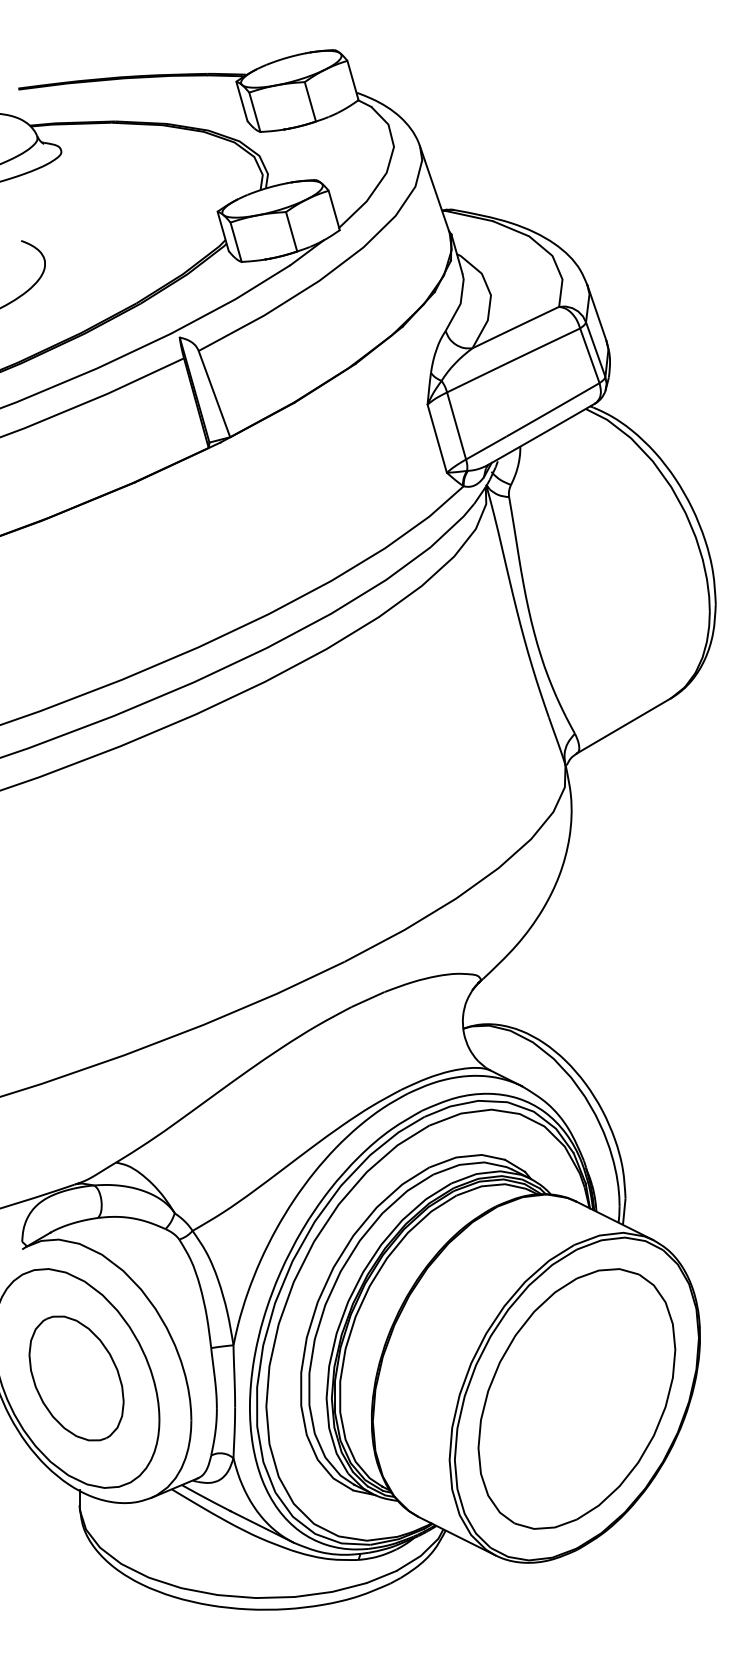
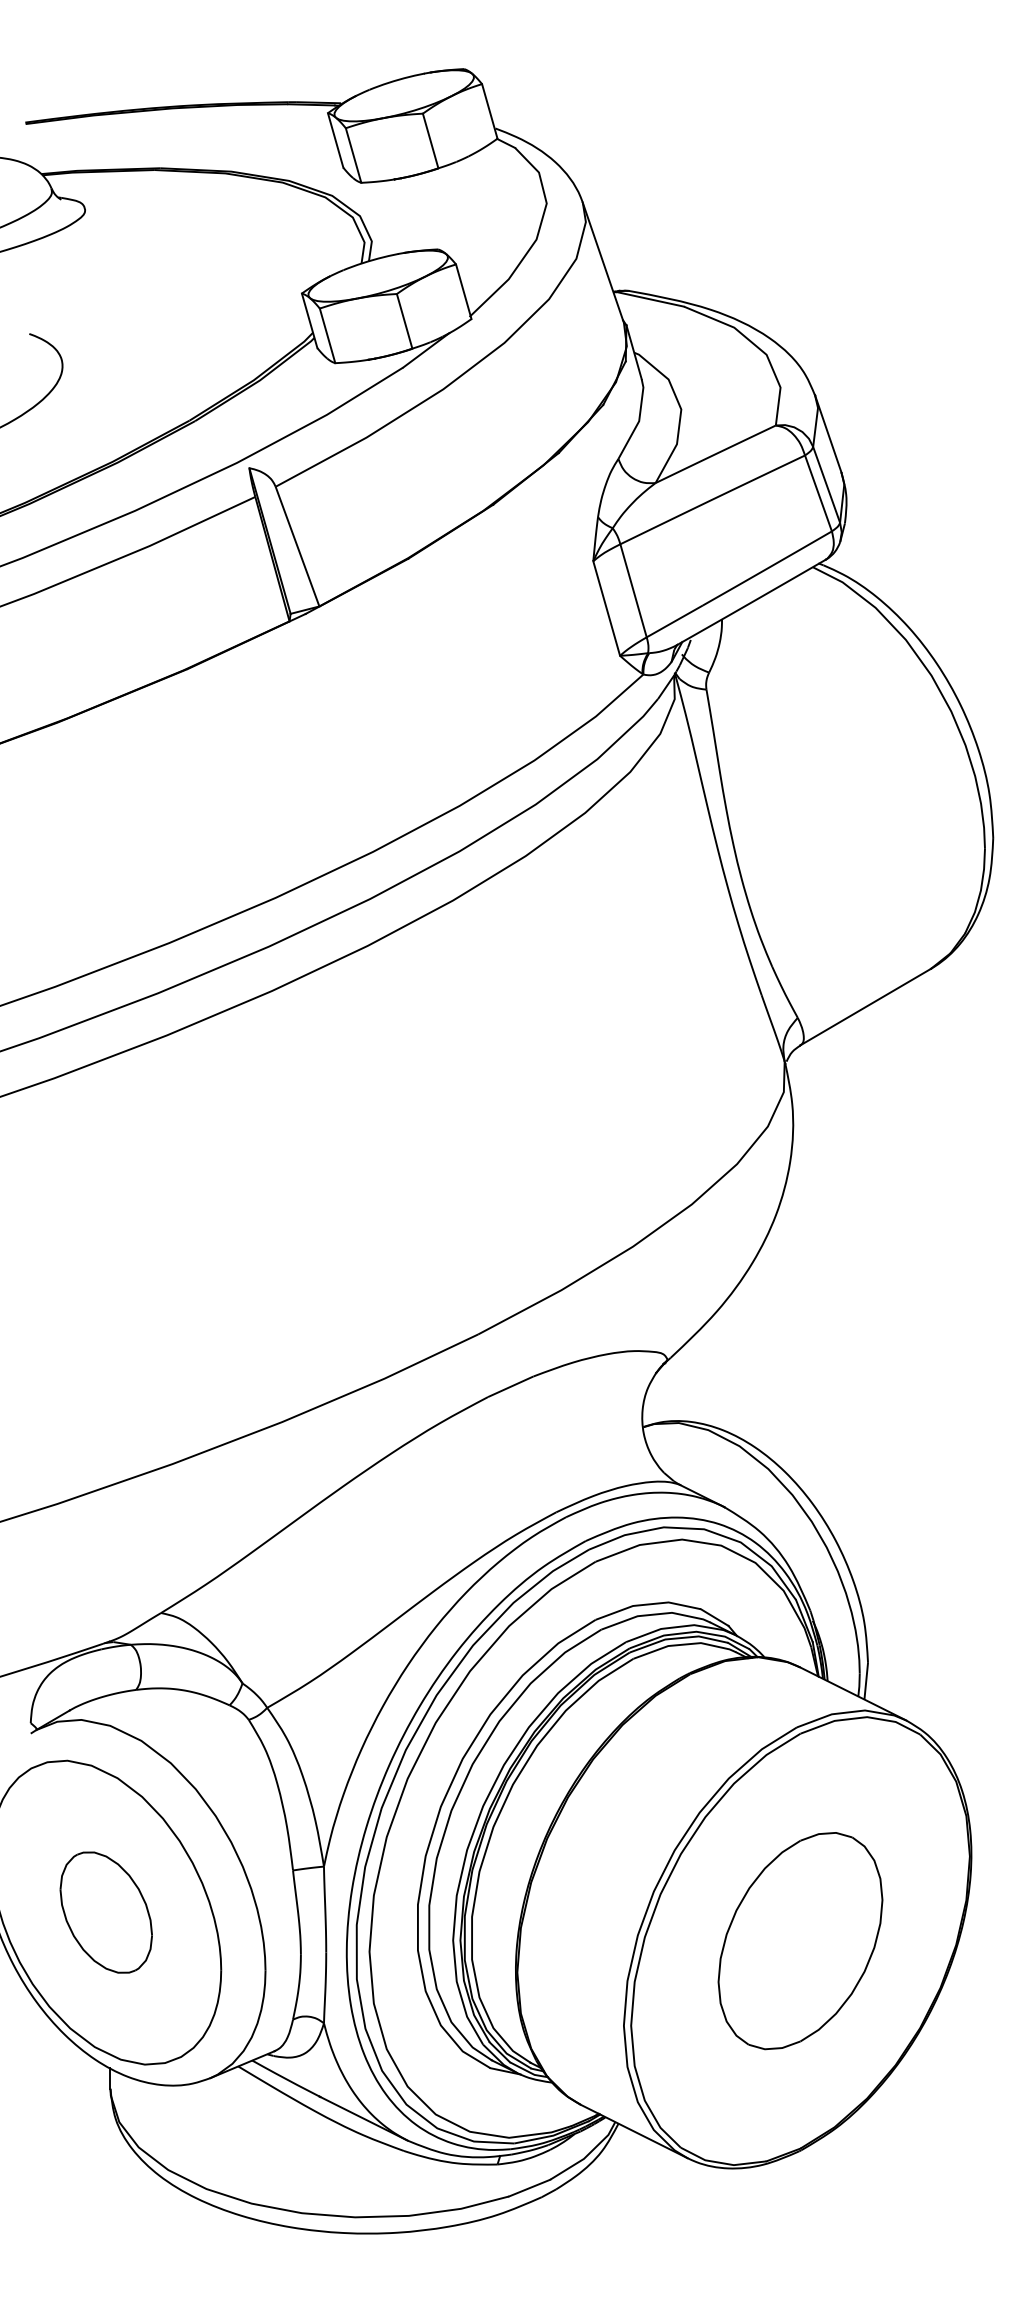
part: (76, 1378) -> (106, 1912), size x0.7
part: (576, 1398) -> (800, 1940), size x0.6

